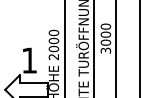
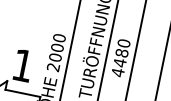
text: (105, 42) -> (119, 62), 3000 -> 4480

